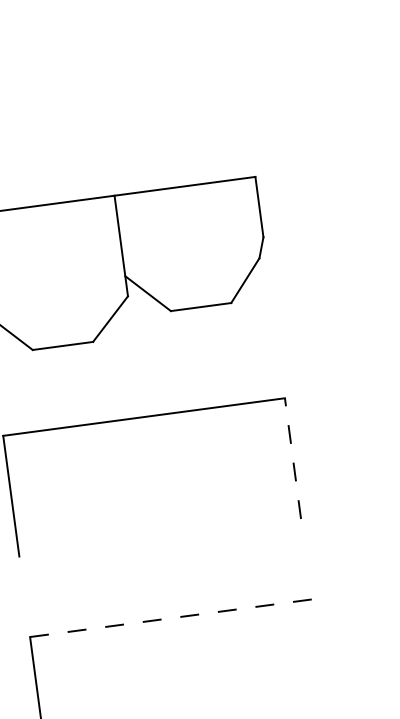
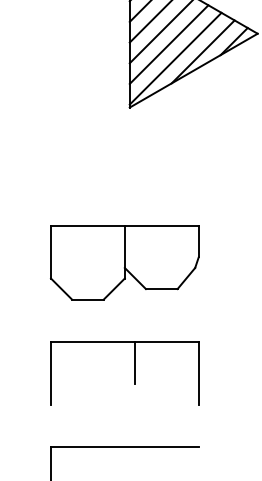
line: (169, 453) -> (135, 362), added
line: (292, 458) -> (198, 373), dashed -> solid
line: (170, 618) -> (124, 447), dashed -> solid

